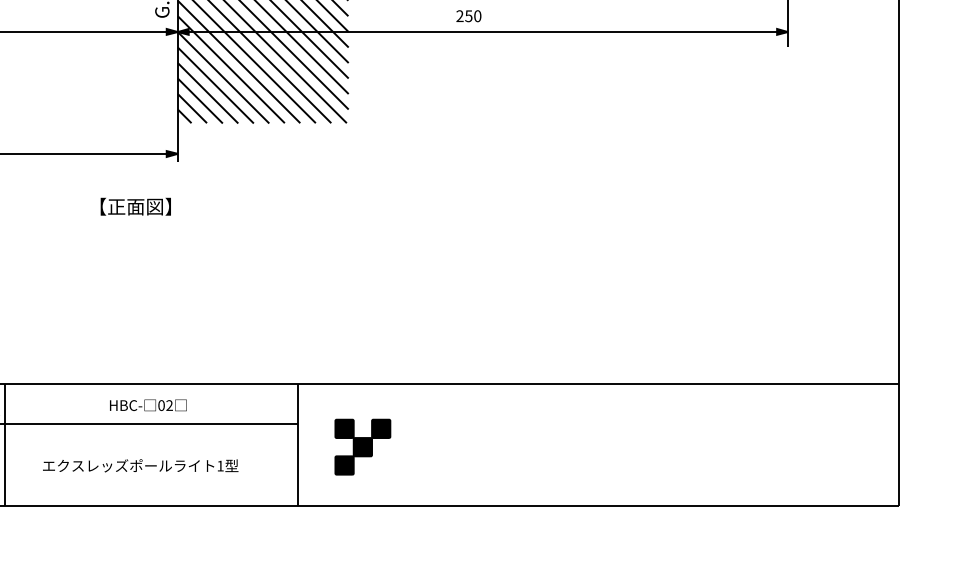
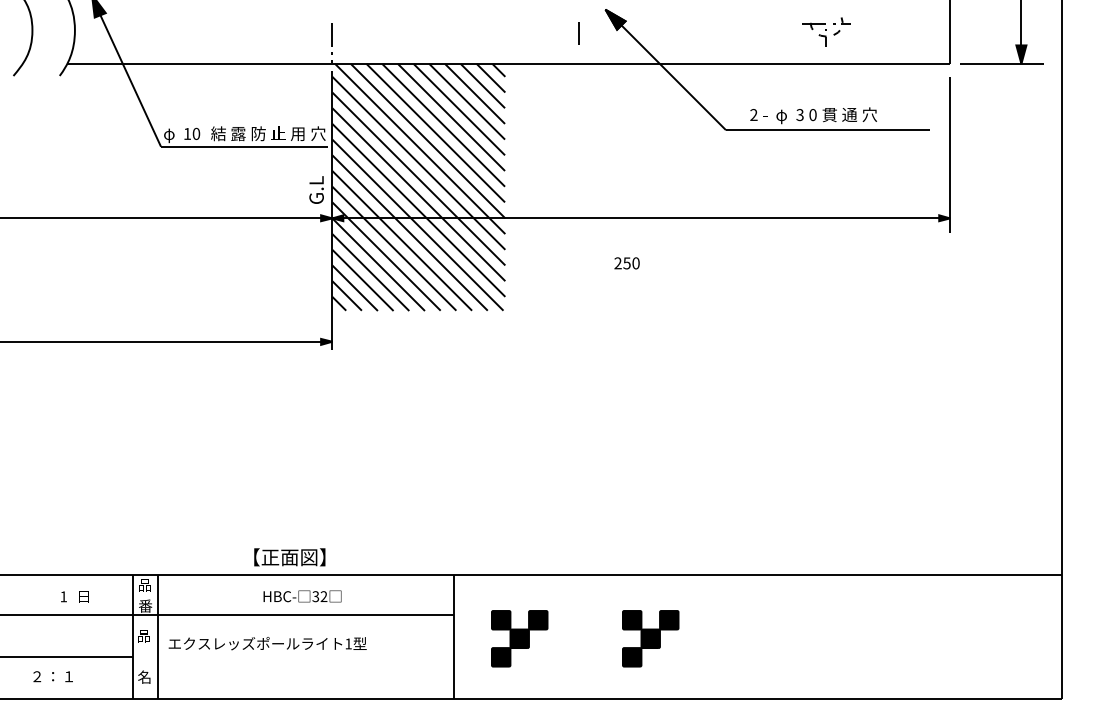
text: (468, 16) -> (626, 263), moved
text: (135, 206) -> (289, 557), moved
text: (161, 405) -> (315, 596), 02 -> 32
part: (492, 446) -> (650, 638), added
text: (140, 465) -> (267, 643), moved

